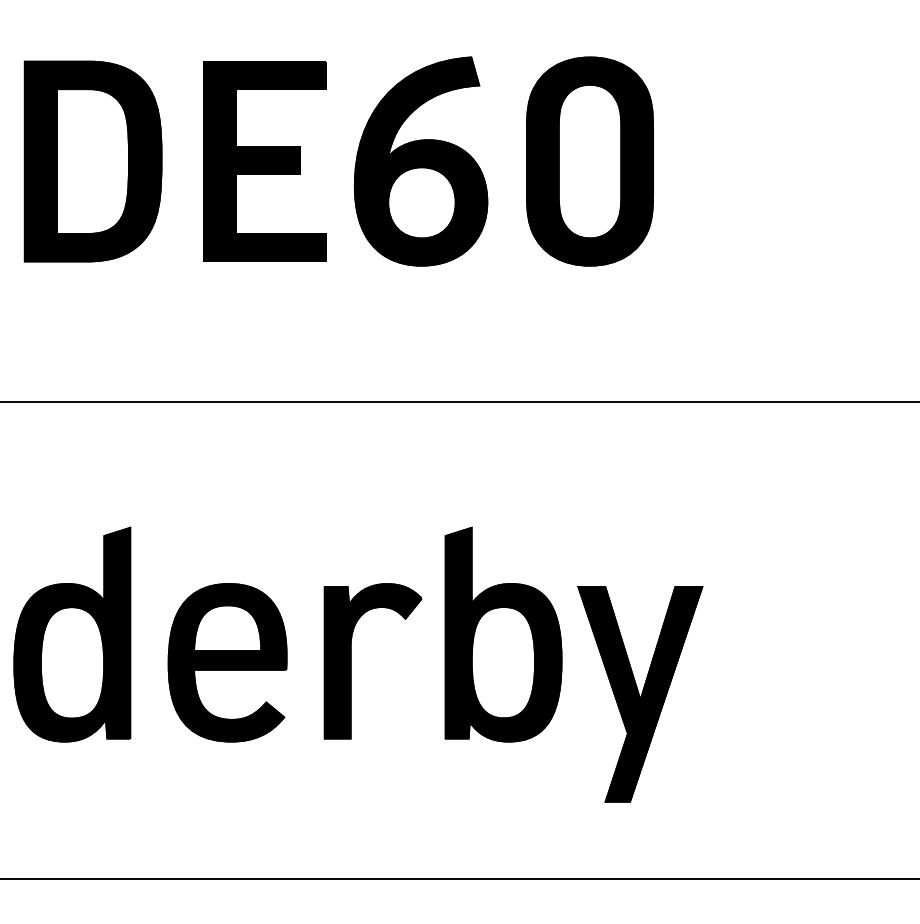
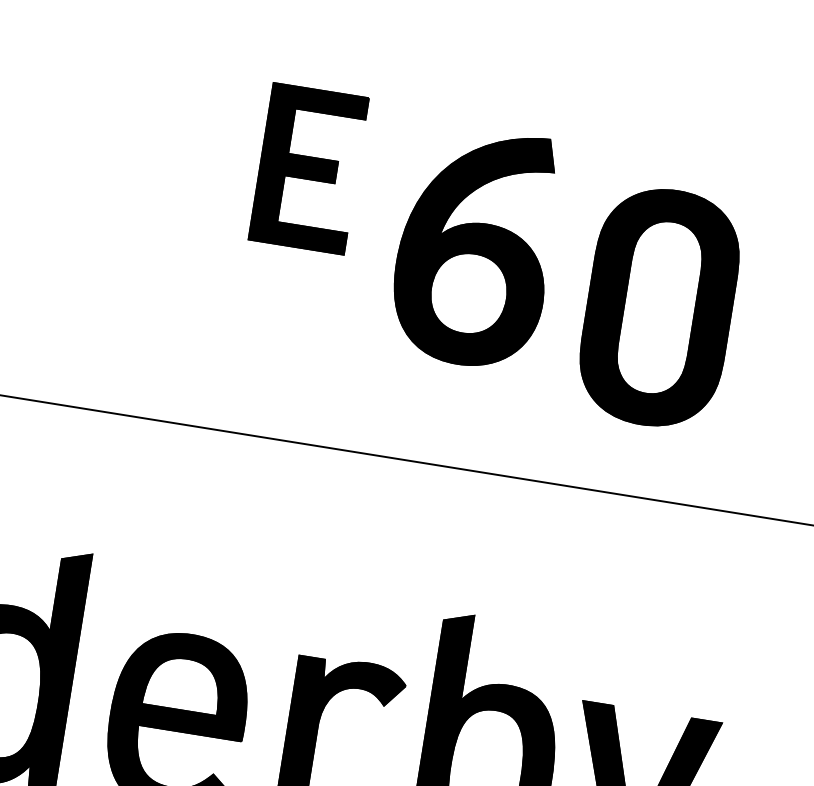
part: (92, 161) -> (115, 137), removed
part: (264, 161) -> (308, 168), size x0.7
part: (420, 161) -> (474, 247), moved
part: (589, 161) -> (659, 307), moved

